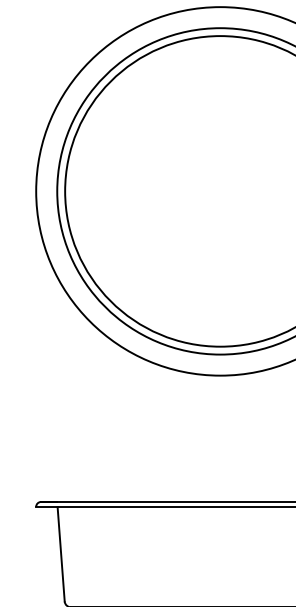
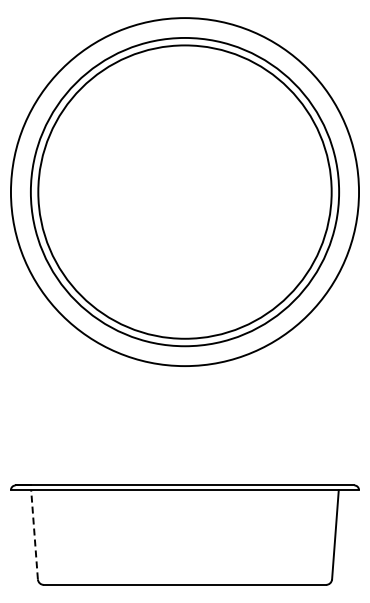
line: (61, 553) -> (34, 534), solid -> dashed

